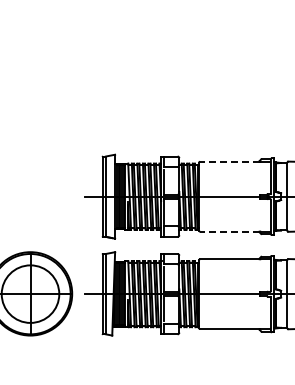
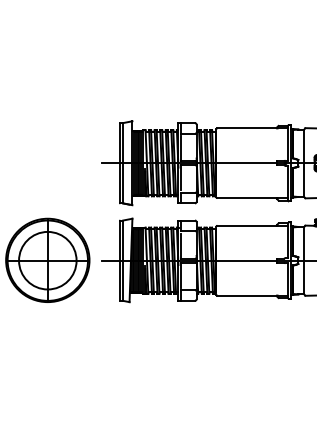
line: (230, 161) -> (247, 128), dashed -> solid
line: (230, 231) -> (247, 198), dashed -> solid

